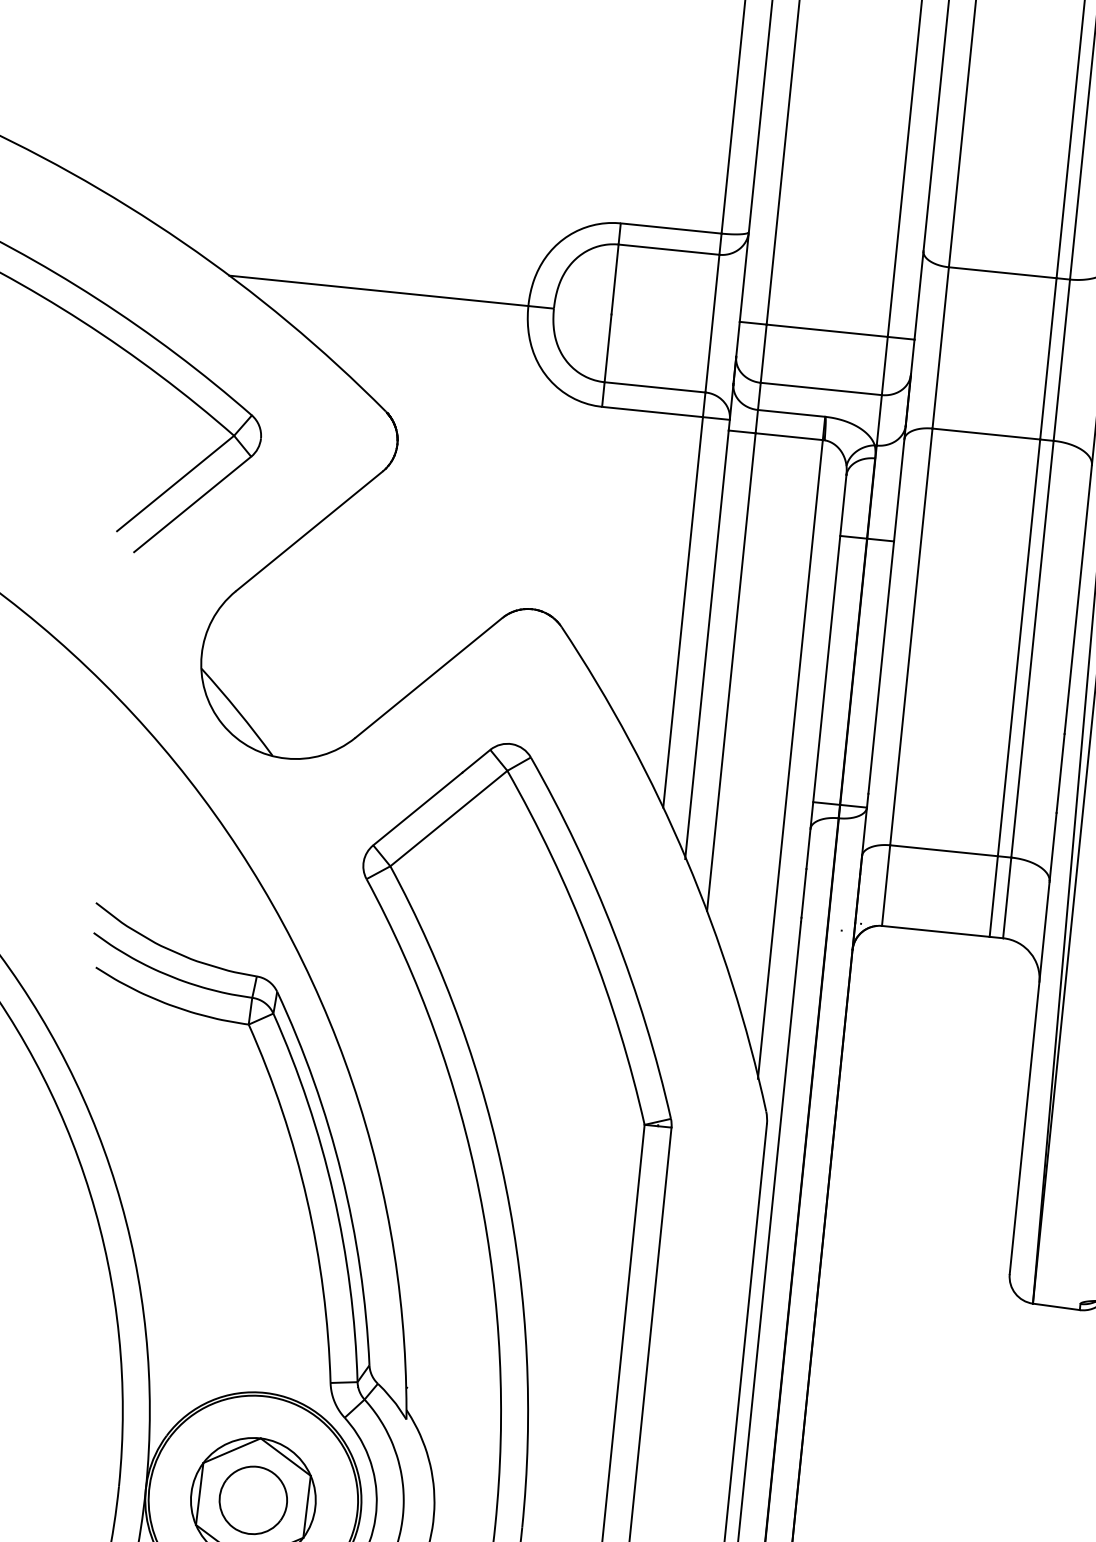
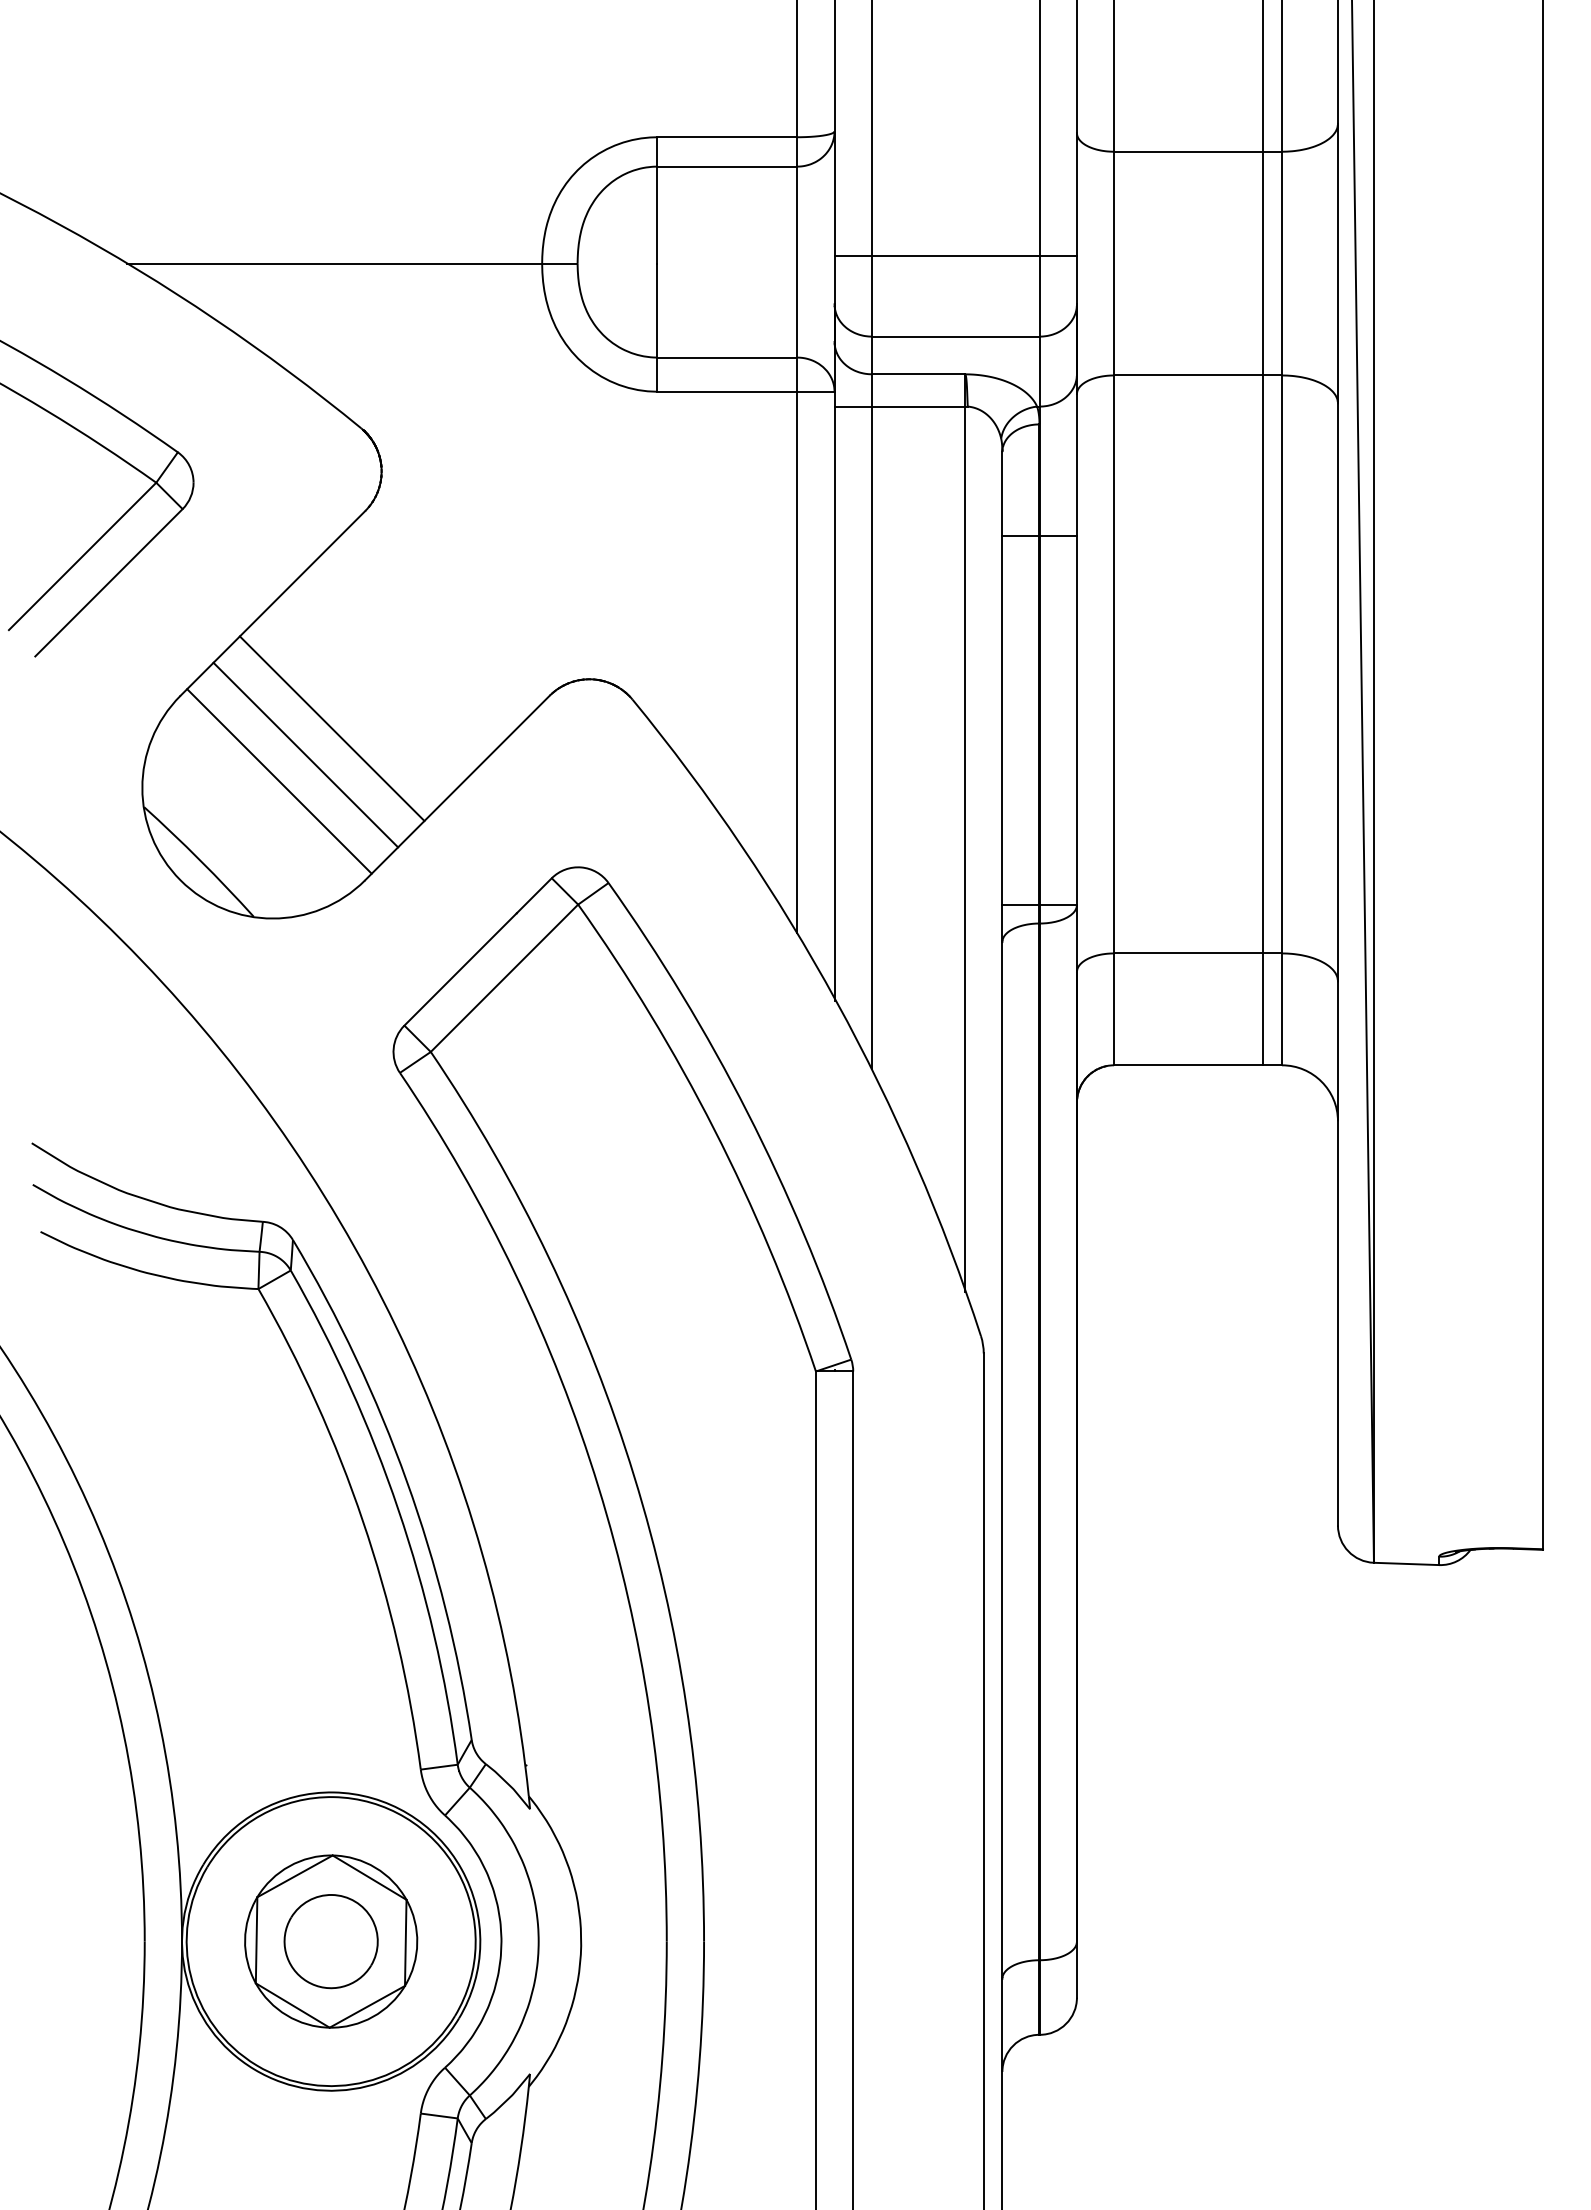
line: (342, 625) -> (331, 728), added
line: (321, 642) -> (305, 754), added
line: (301, 660) -> (279, 781), added

